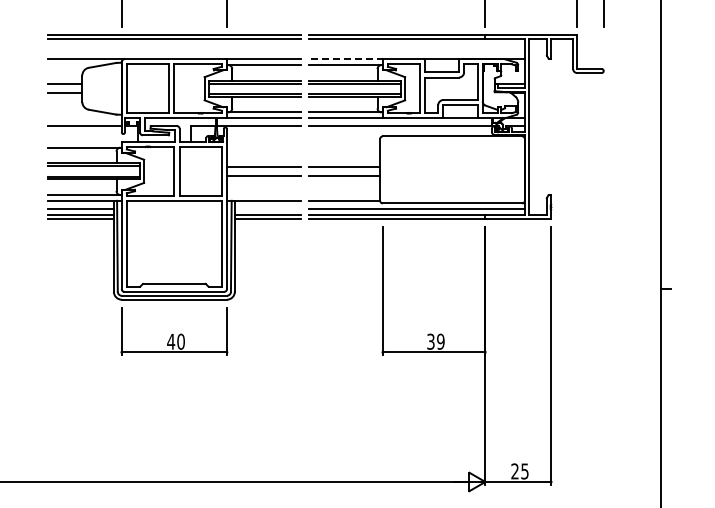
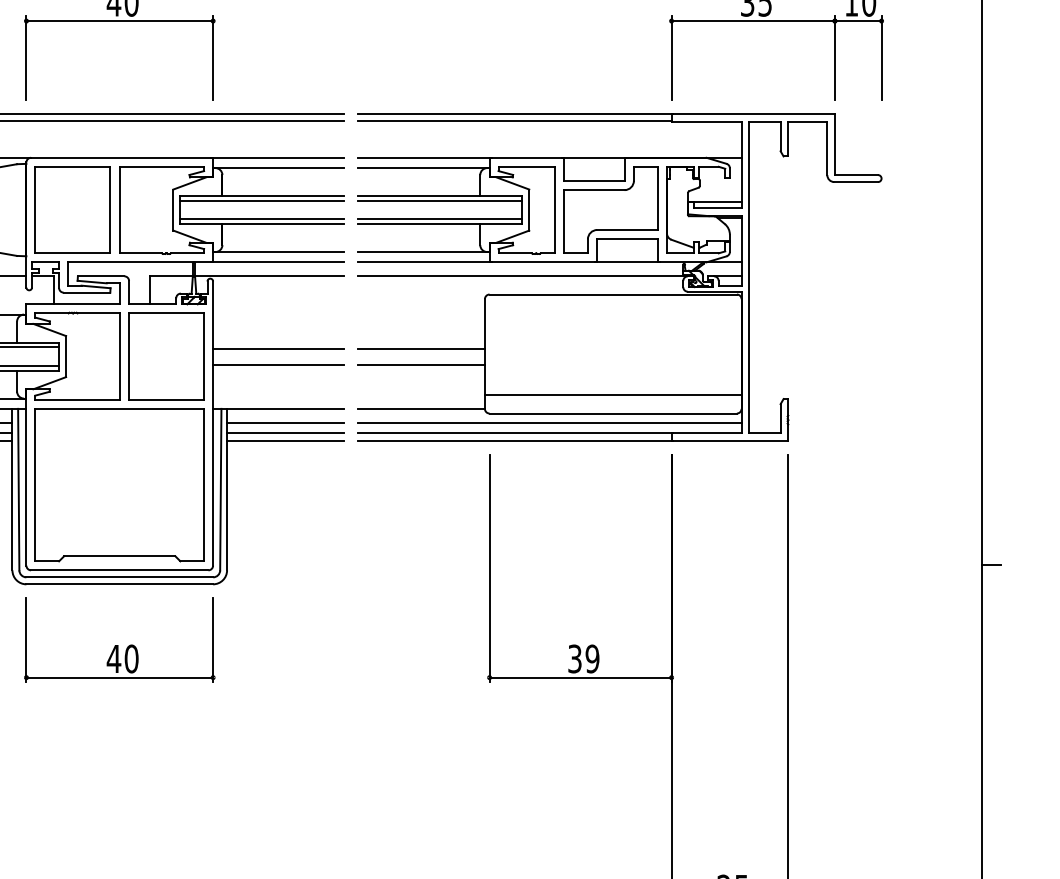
line: (346, 59) -> (425, 158), dashed -> solid
line: (452, 192) -> (613, 394), added
line: (267, 208) -> (284, 422), added

